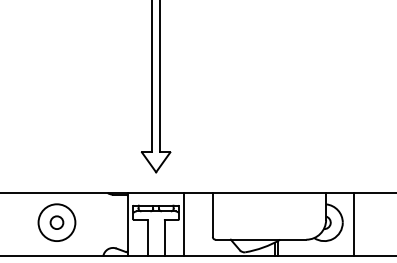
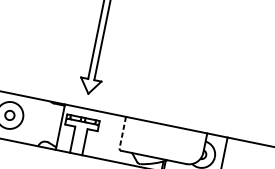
line: (212, 214) -> (122, 132), solid -> dashed
line: (184, 224) -> (101, 135), removed

